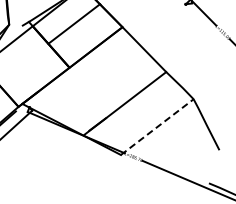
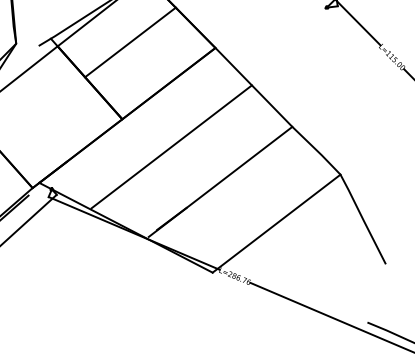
line: (97, 83) -> (171, 146), added
line: (157, 127) -> (276, 224), dashed -> solid

